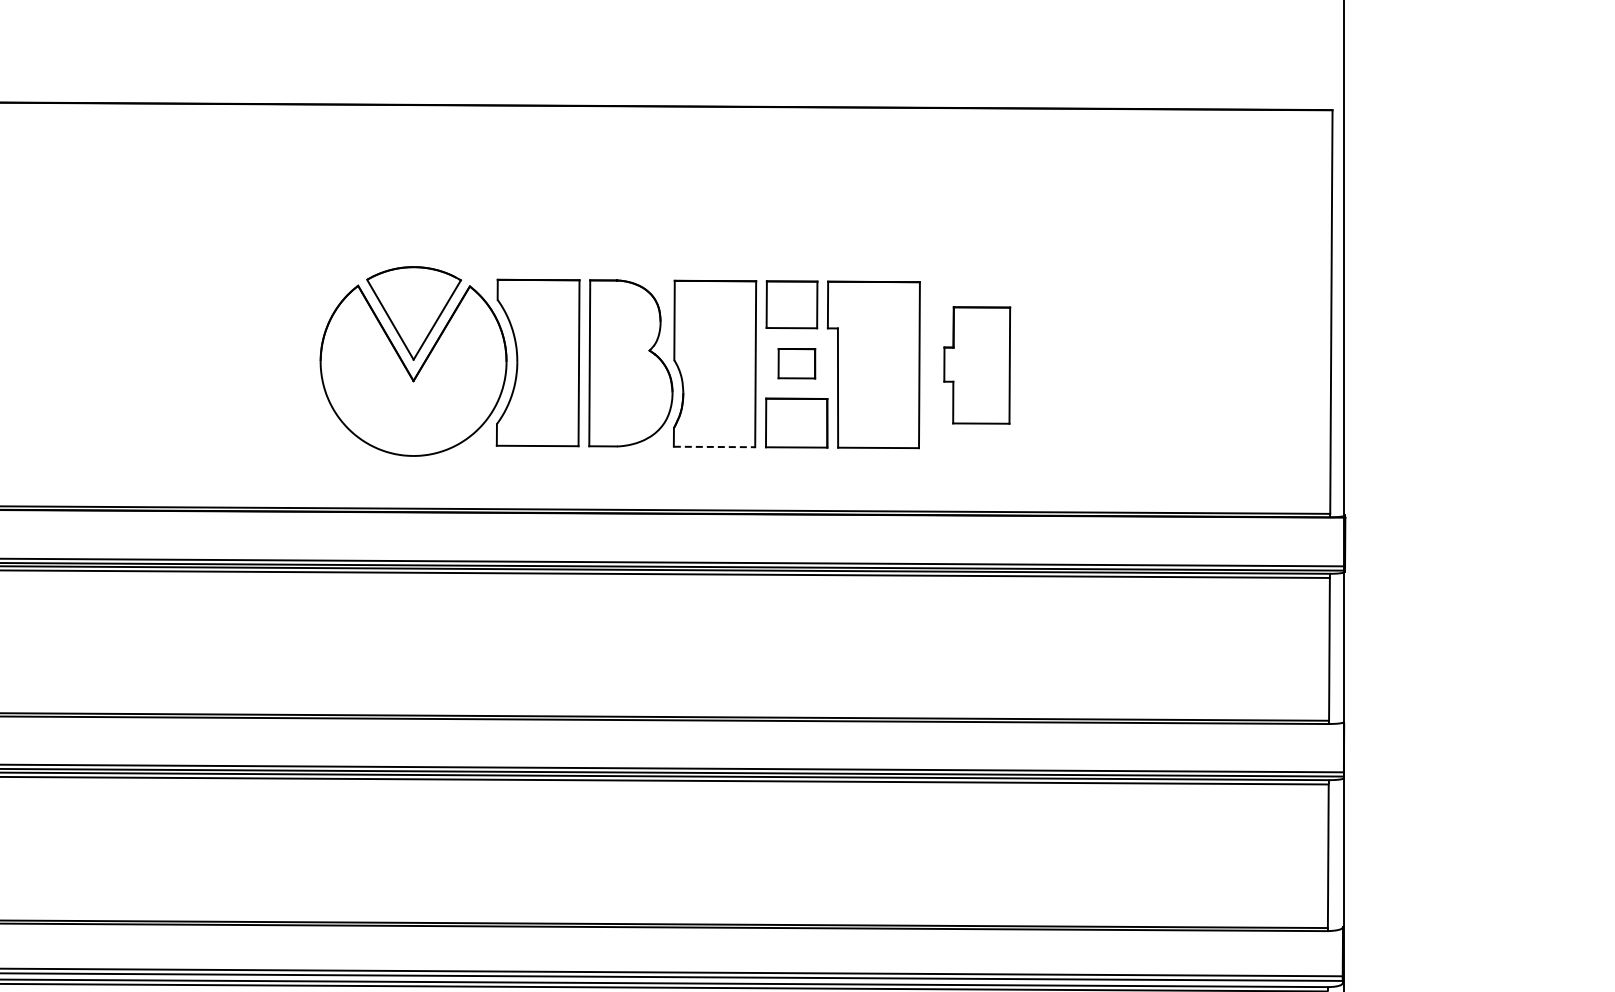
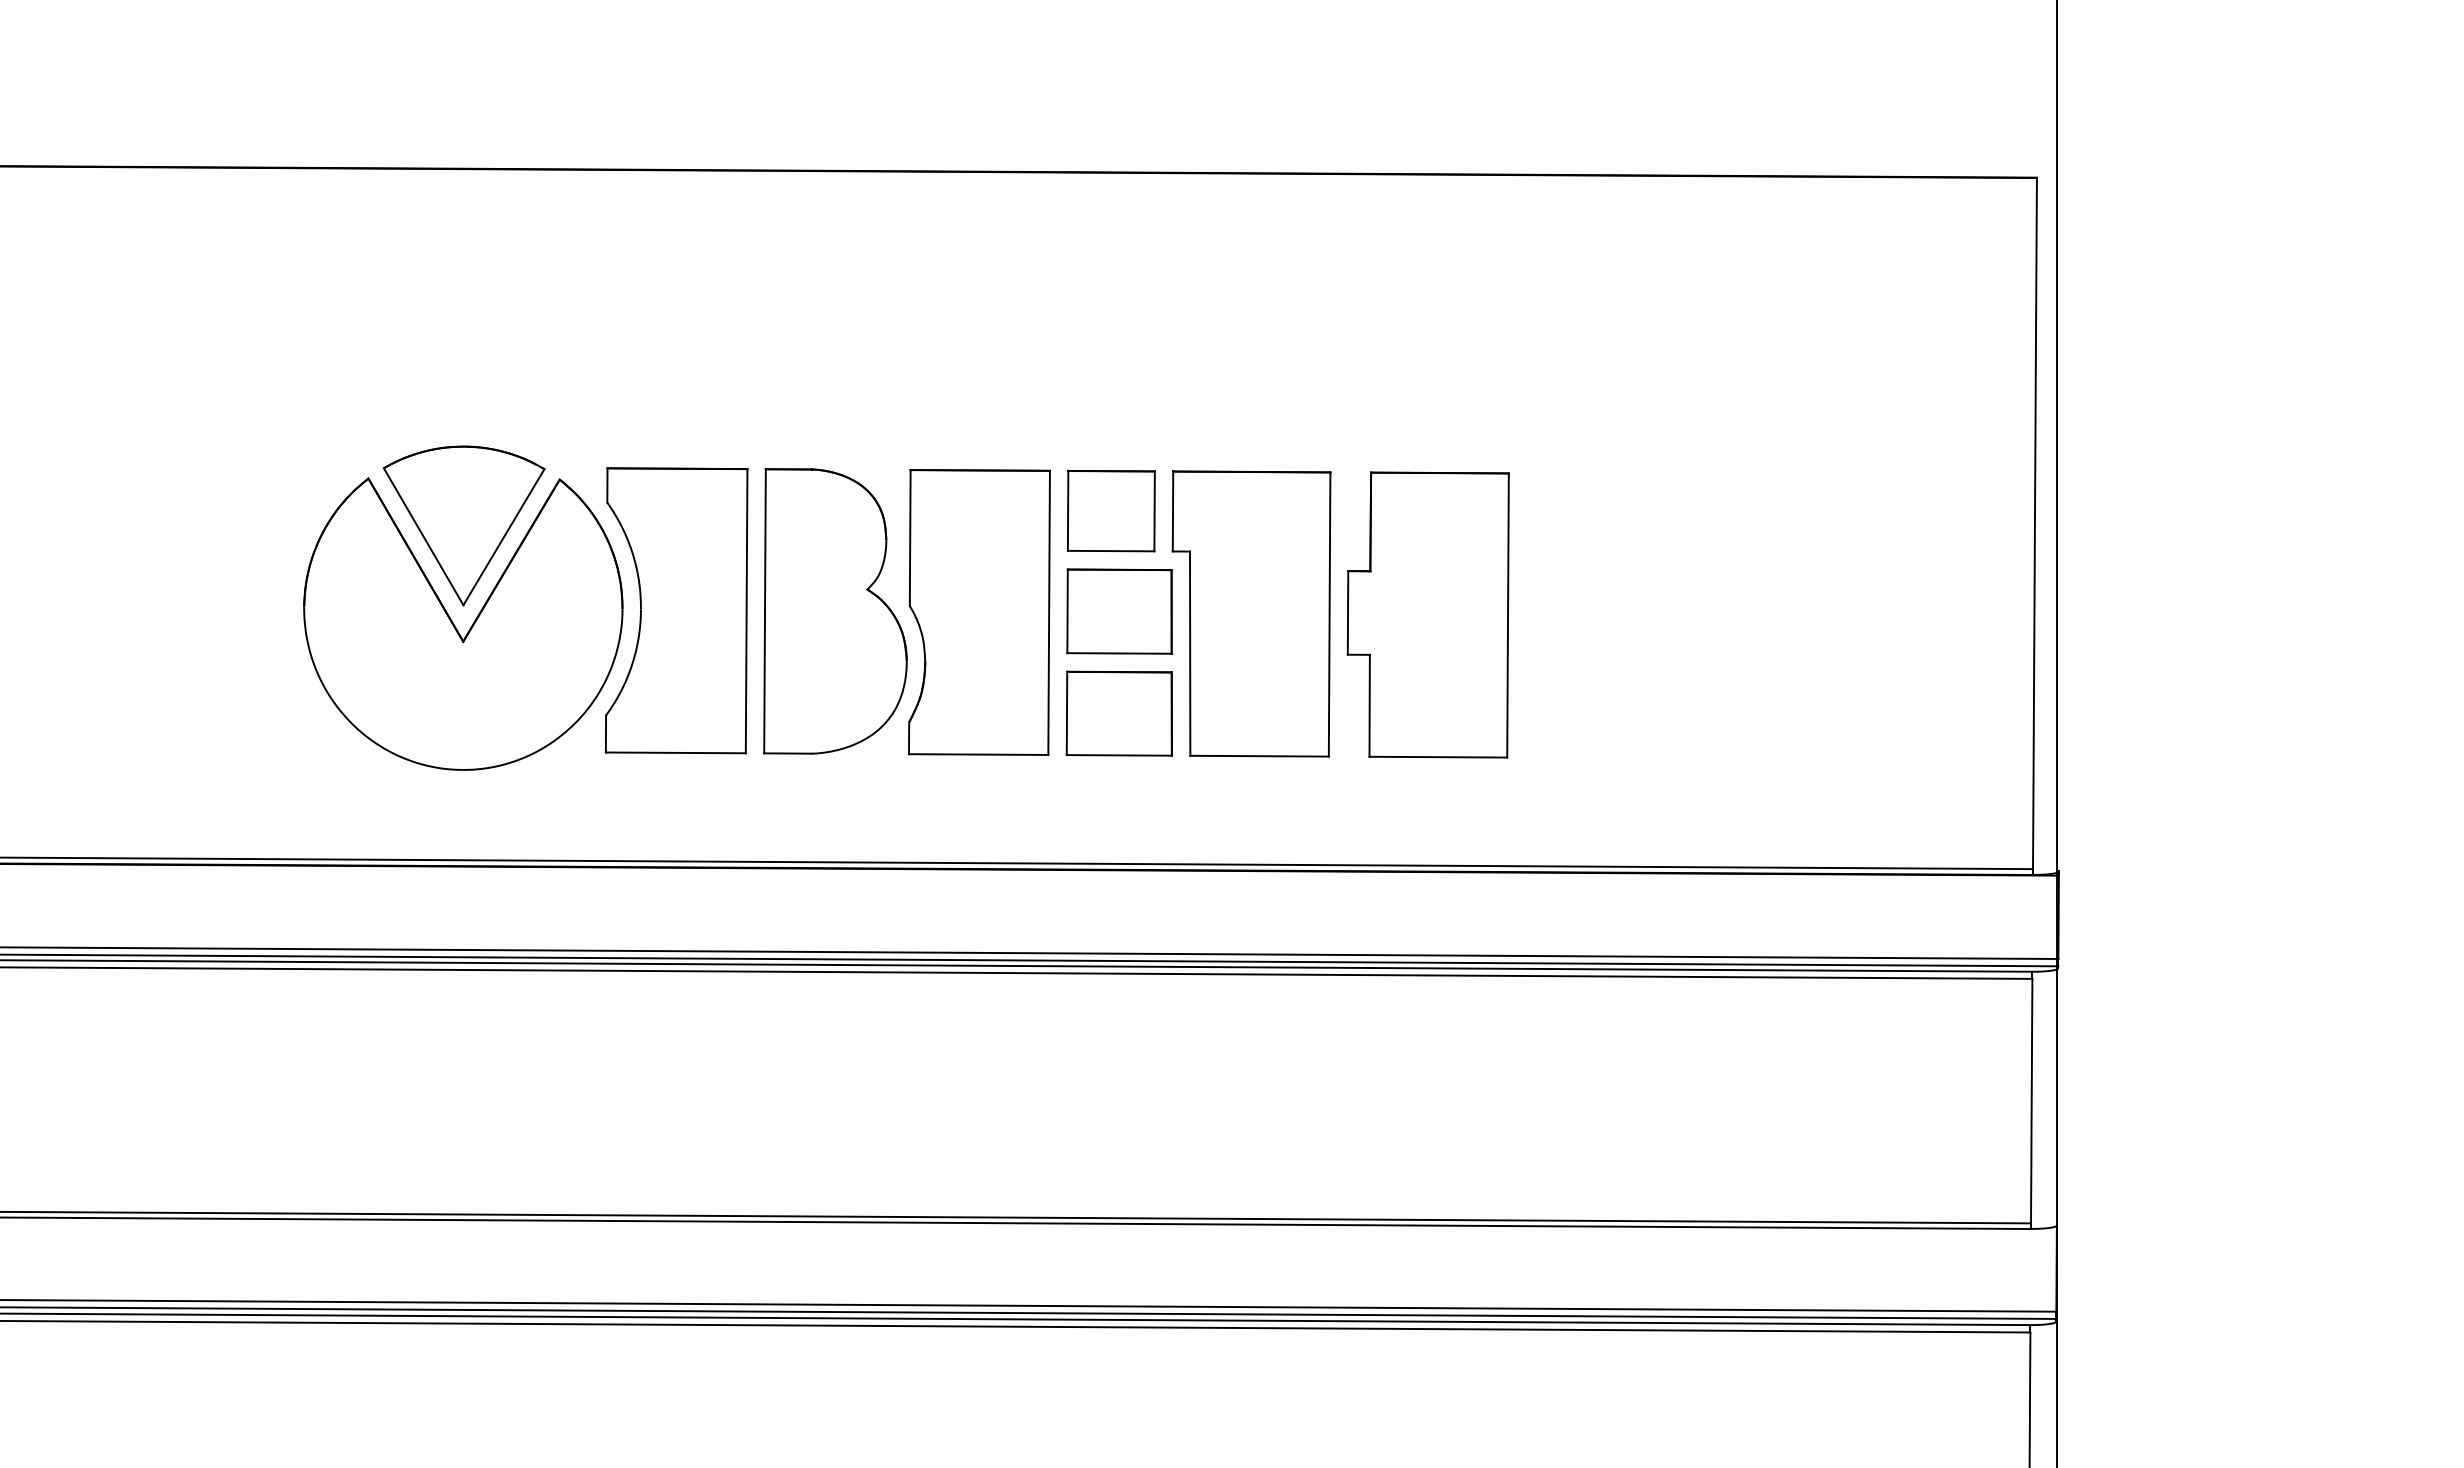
part: (796, 363) -> (1119, 611), size x1.67
part: (977, 365) -> (1428, 615), size x1.43
line: (714, 446) -> (978, 753), dashed -> solid

